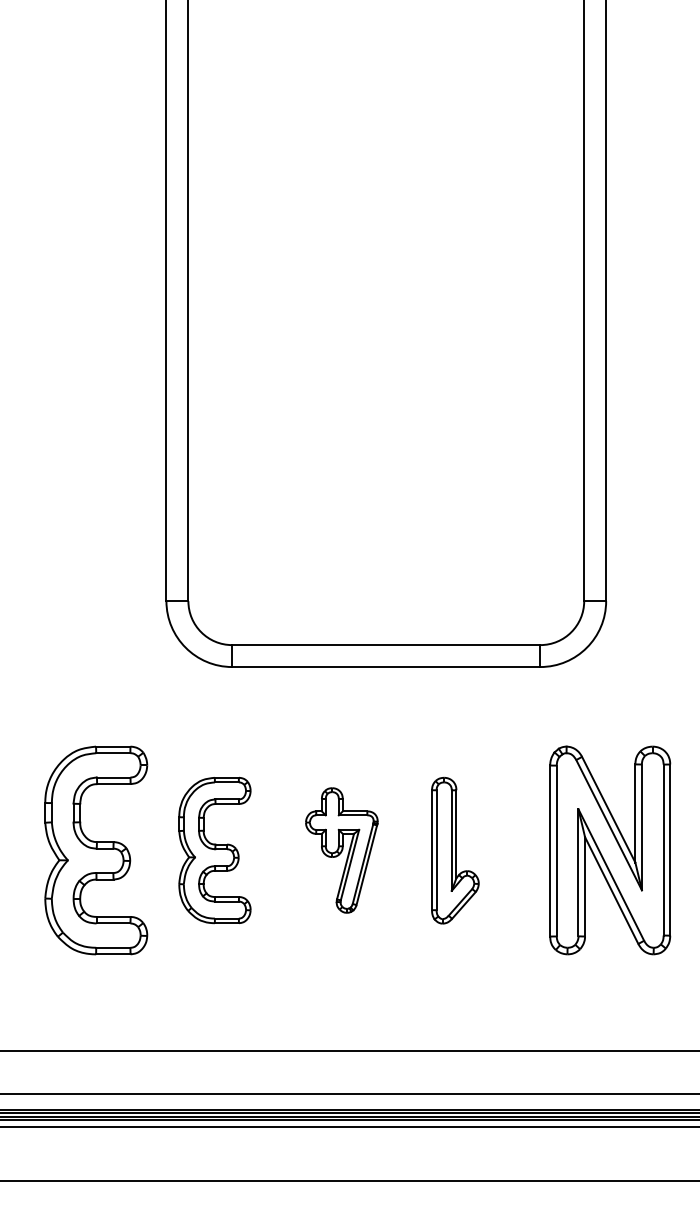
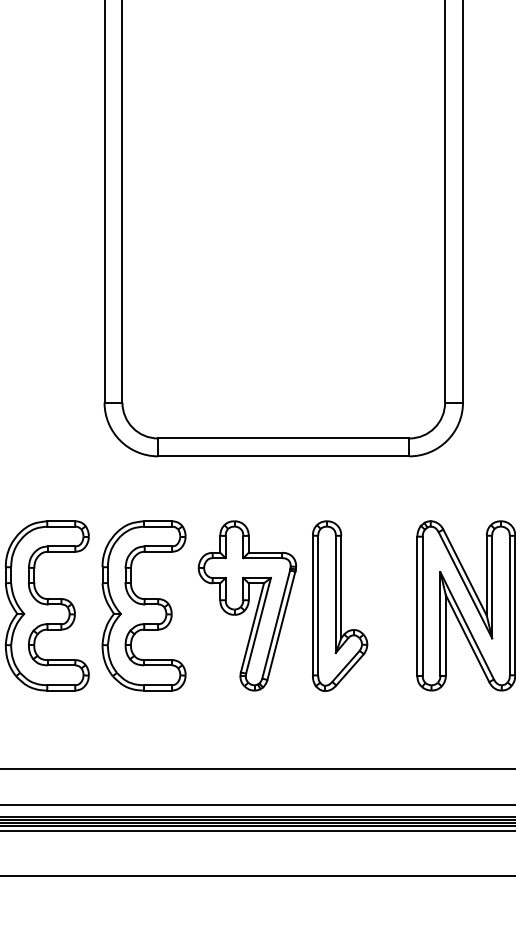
part: (214, 850) -> (143, 605), size x1.43
part: (341, 850) -> (247, 605), size x1.67
part: (455, 850) -> (340, 605), size x1.43

